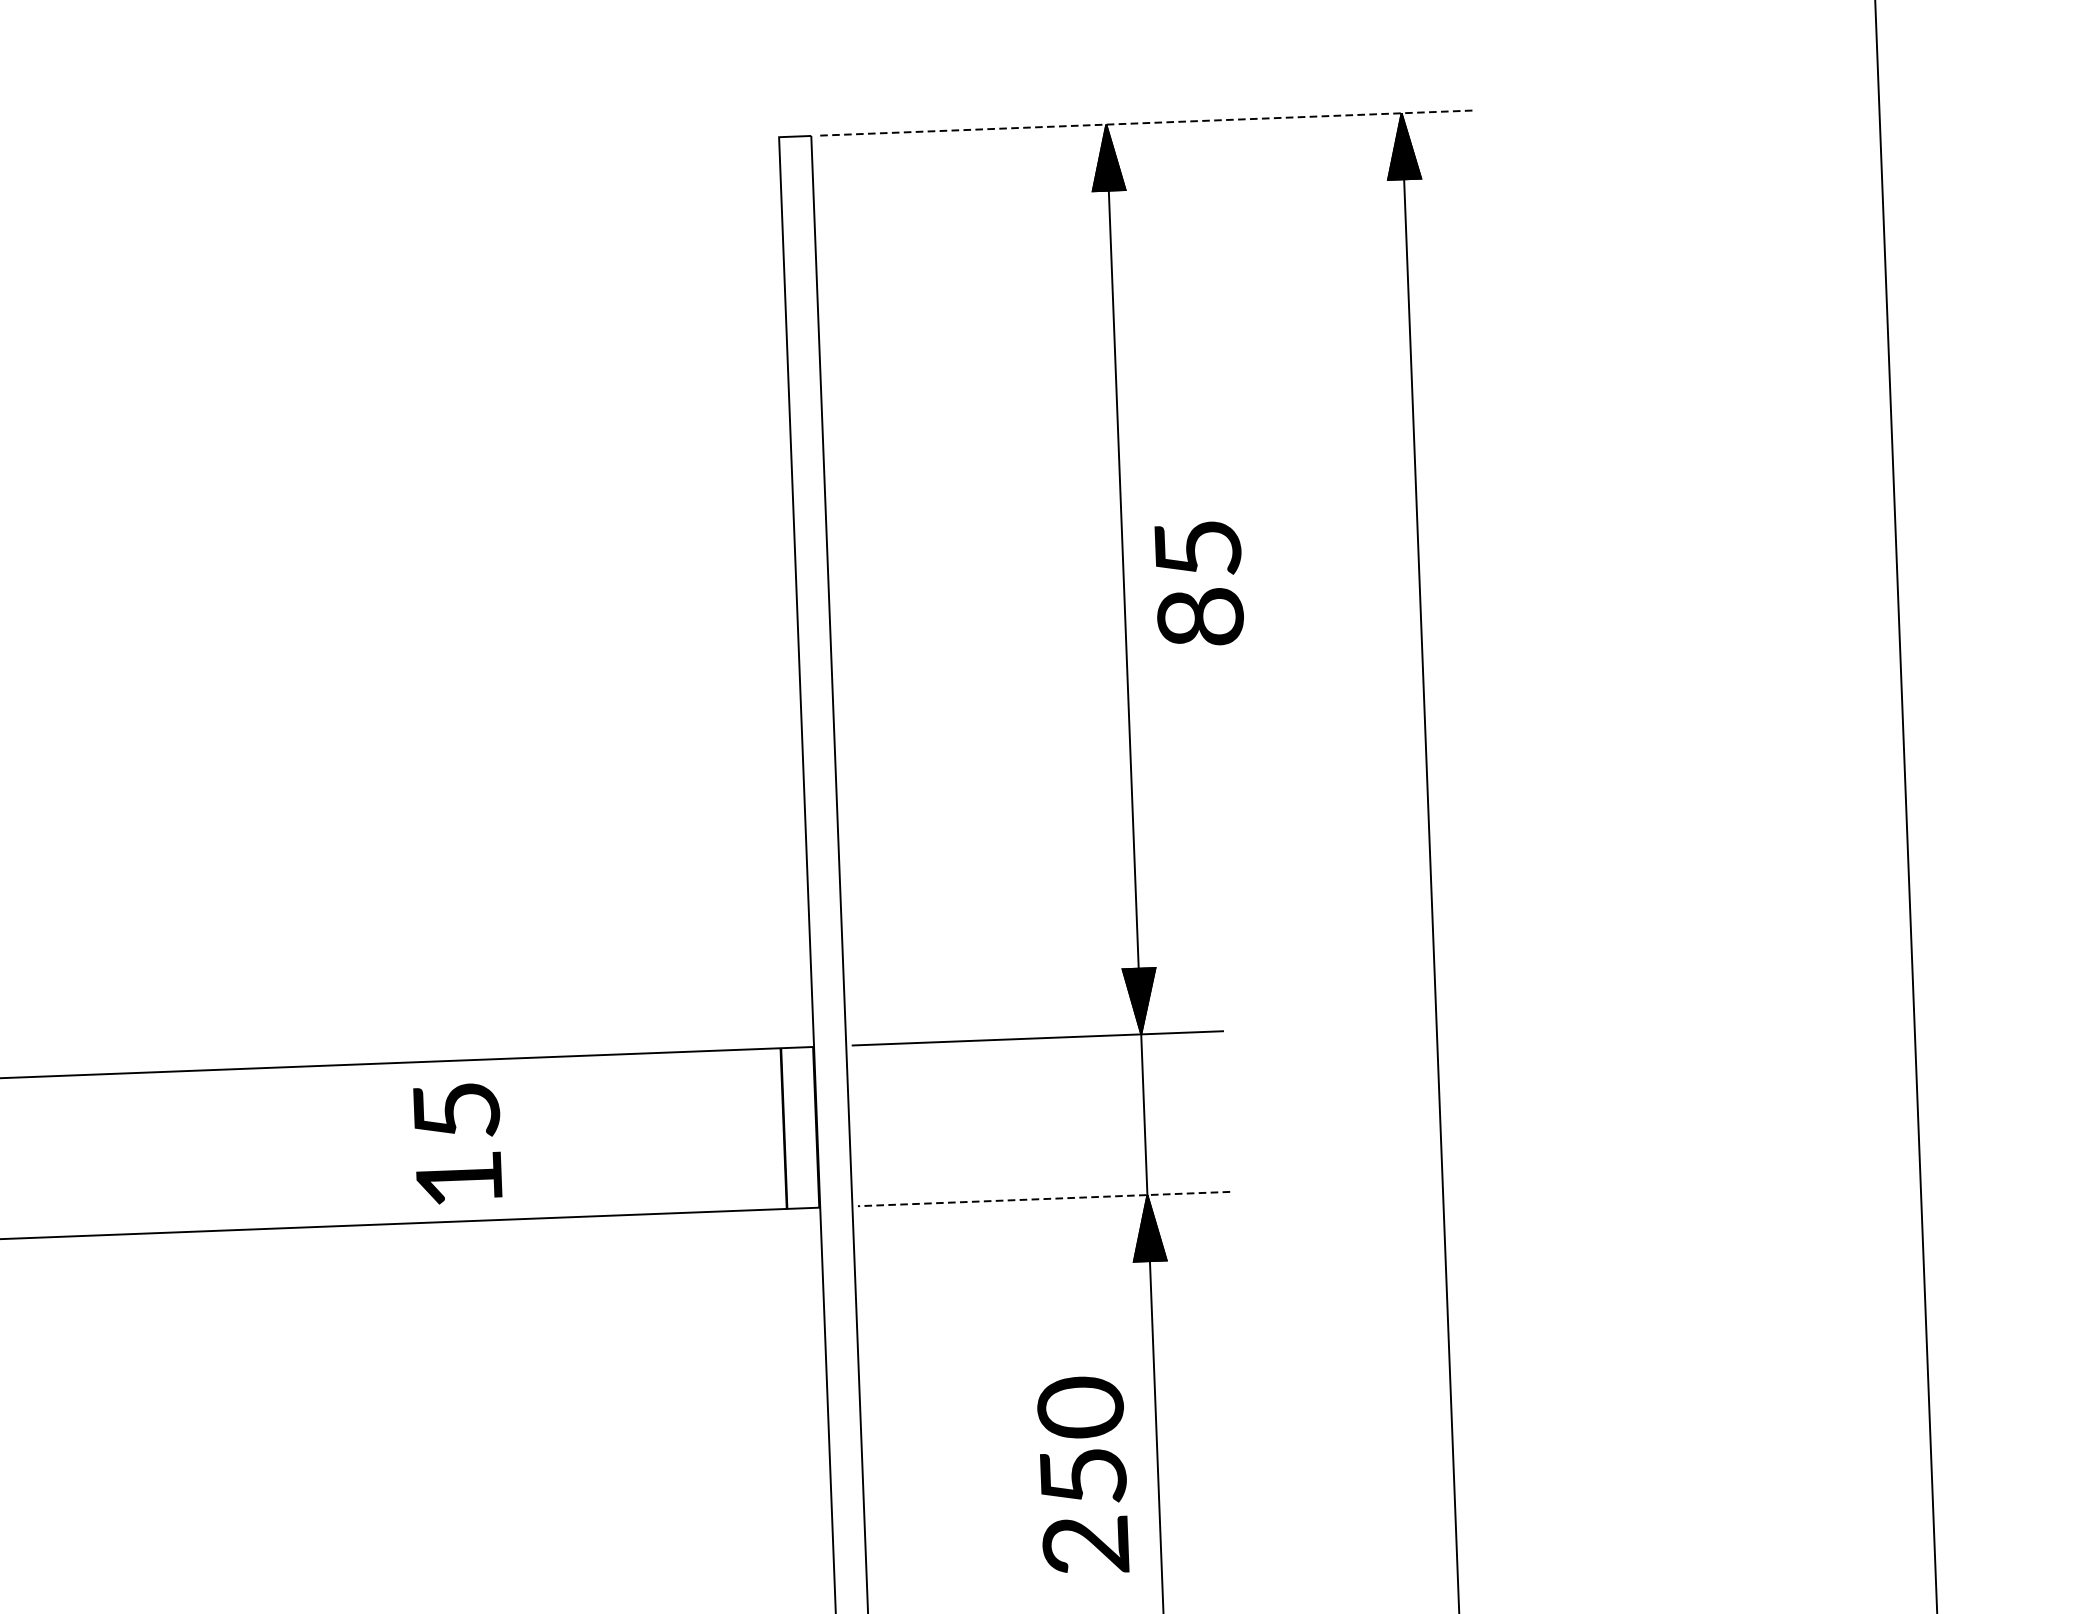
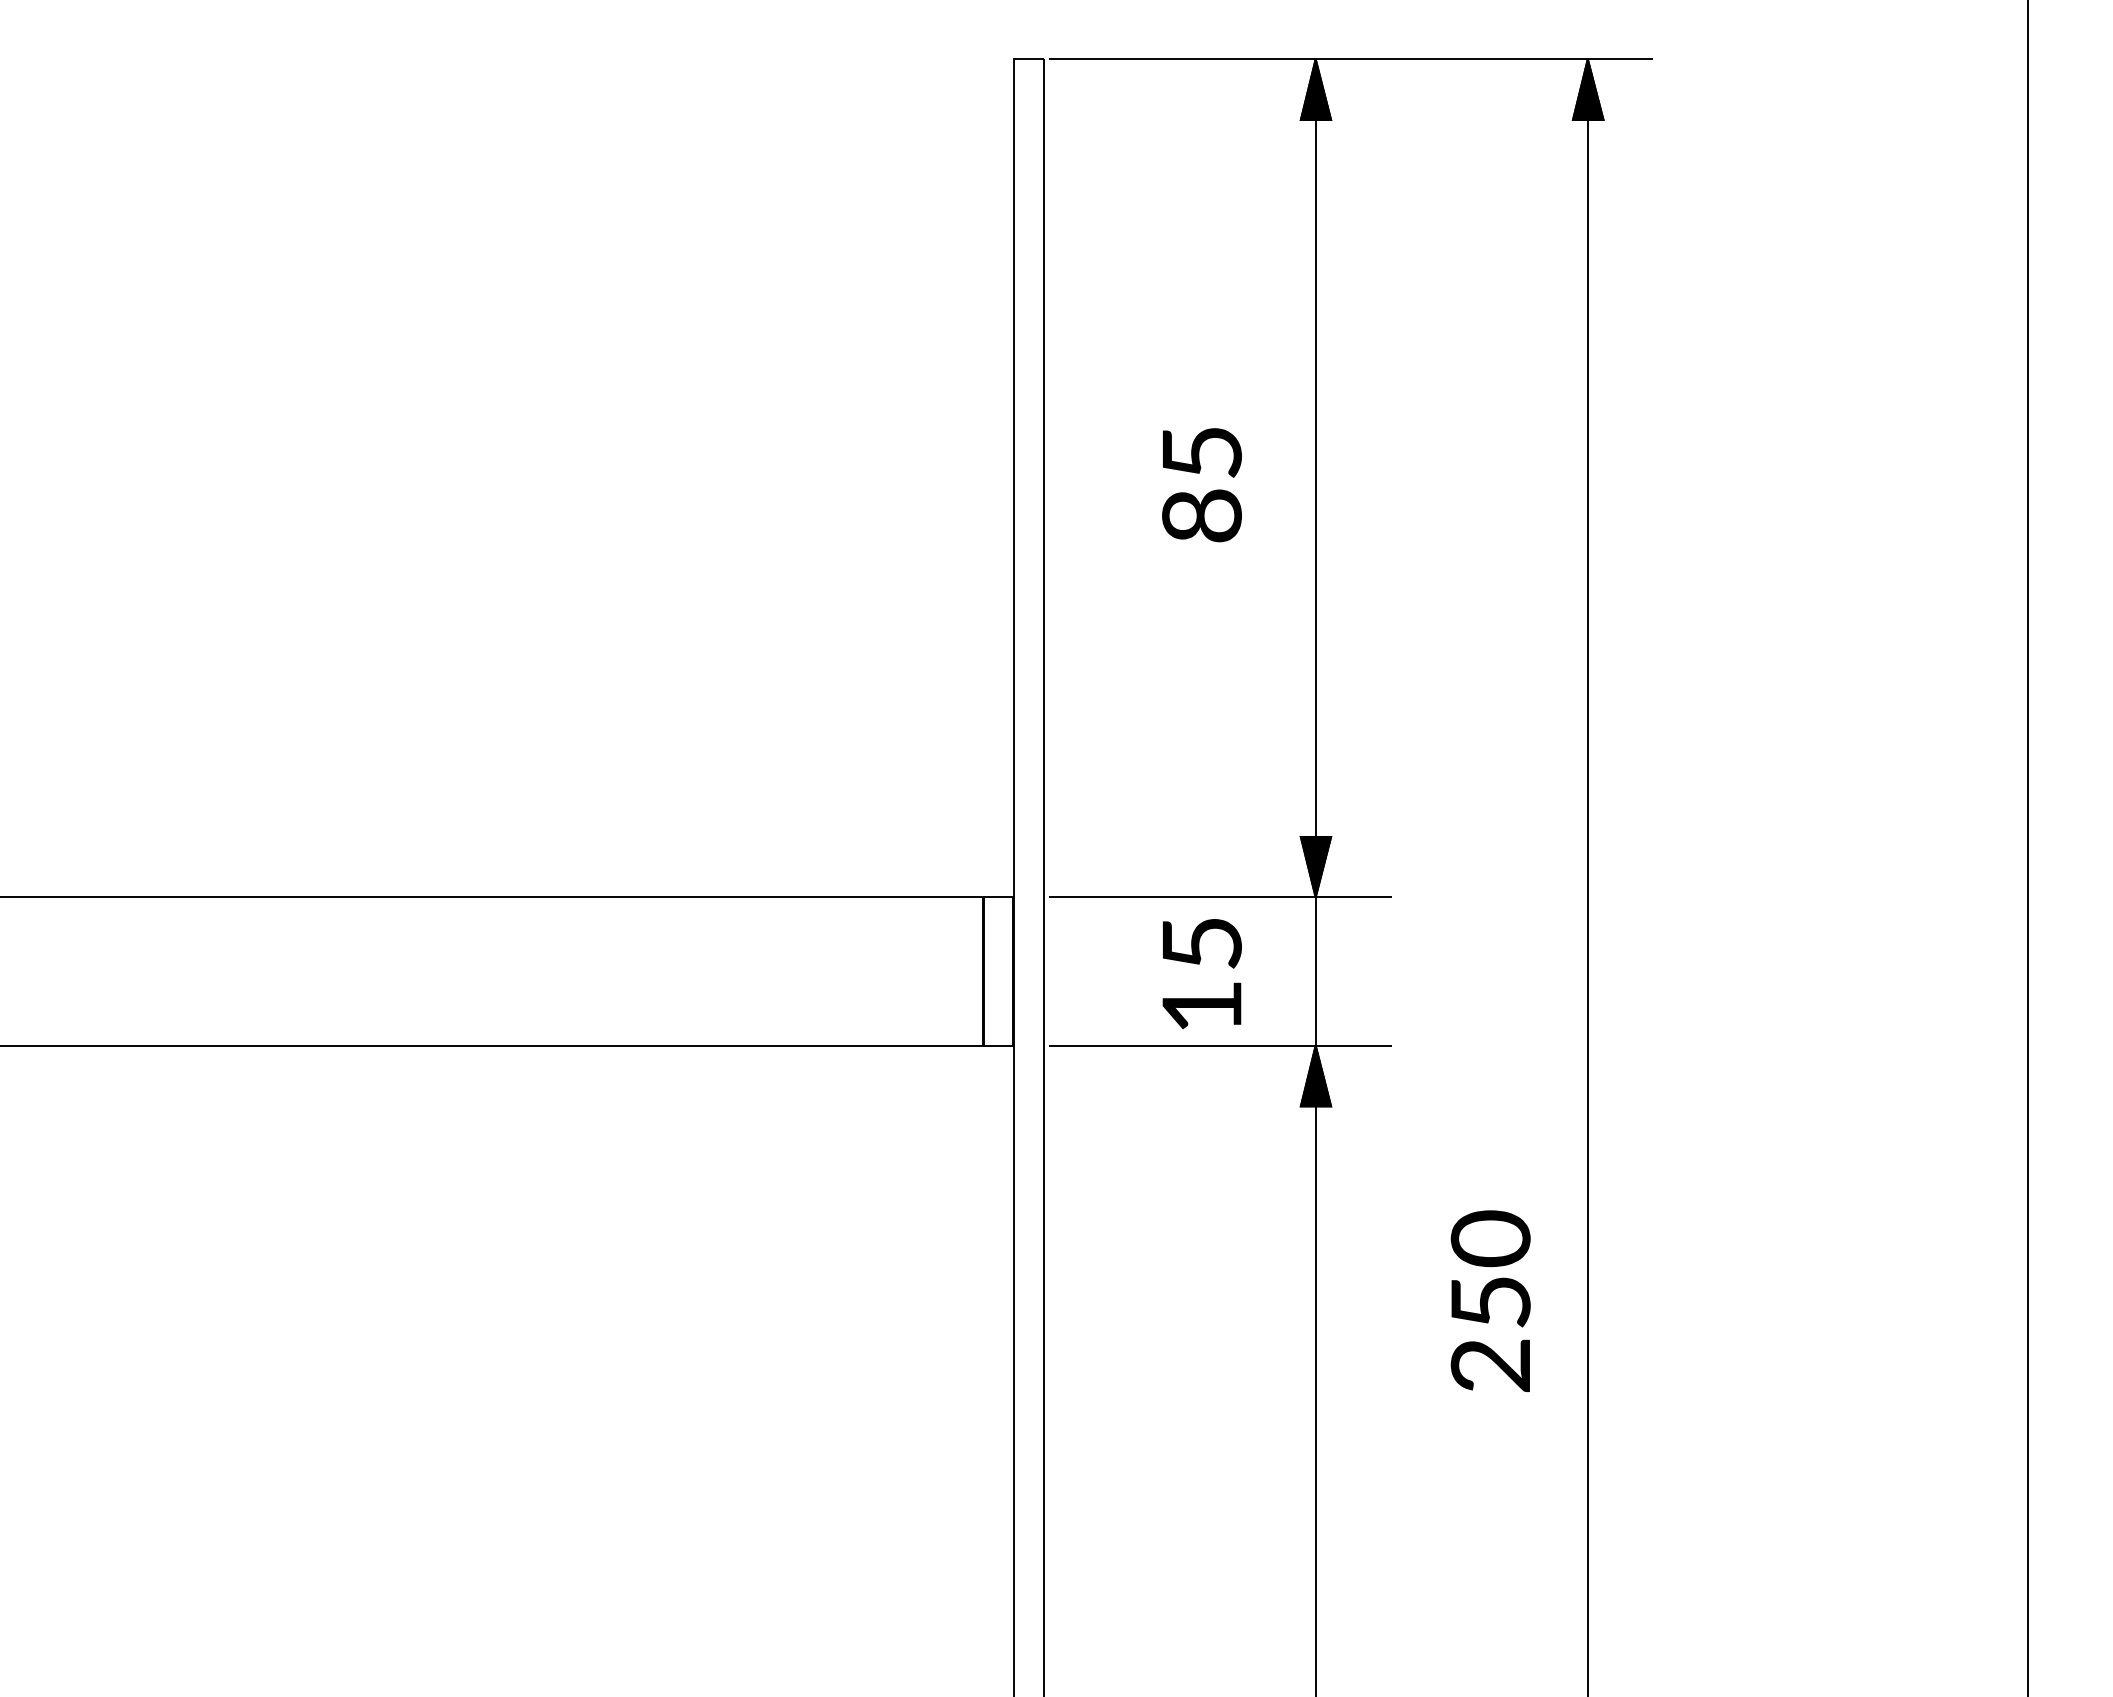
line: (1144, 123) -> (1350, 59), dashed -> solid
text: (1198, 584) -> (1201, 485), moved
text: (457, 1144) -> (1201, 974), moved
line: (1044, 1198) -> (1220, 1045), dashed -> solid
text: (1082, 1474) -> (1490, 1300), moved

